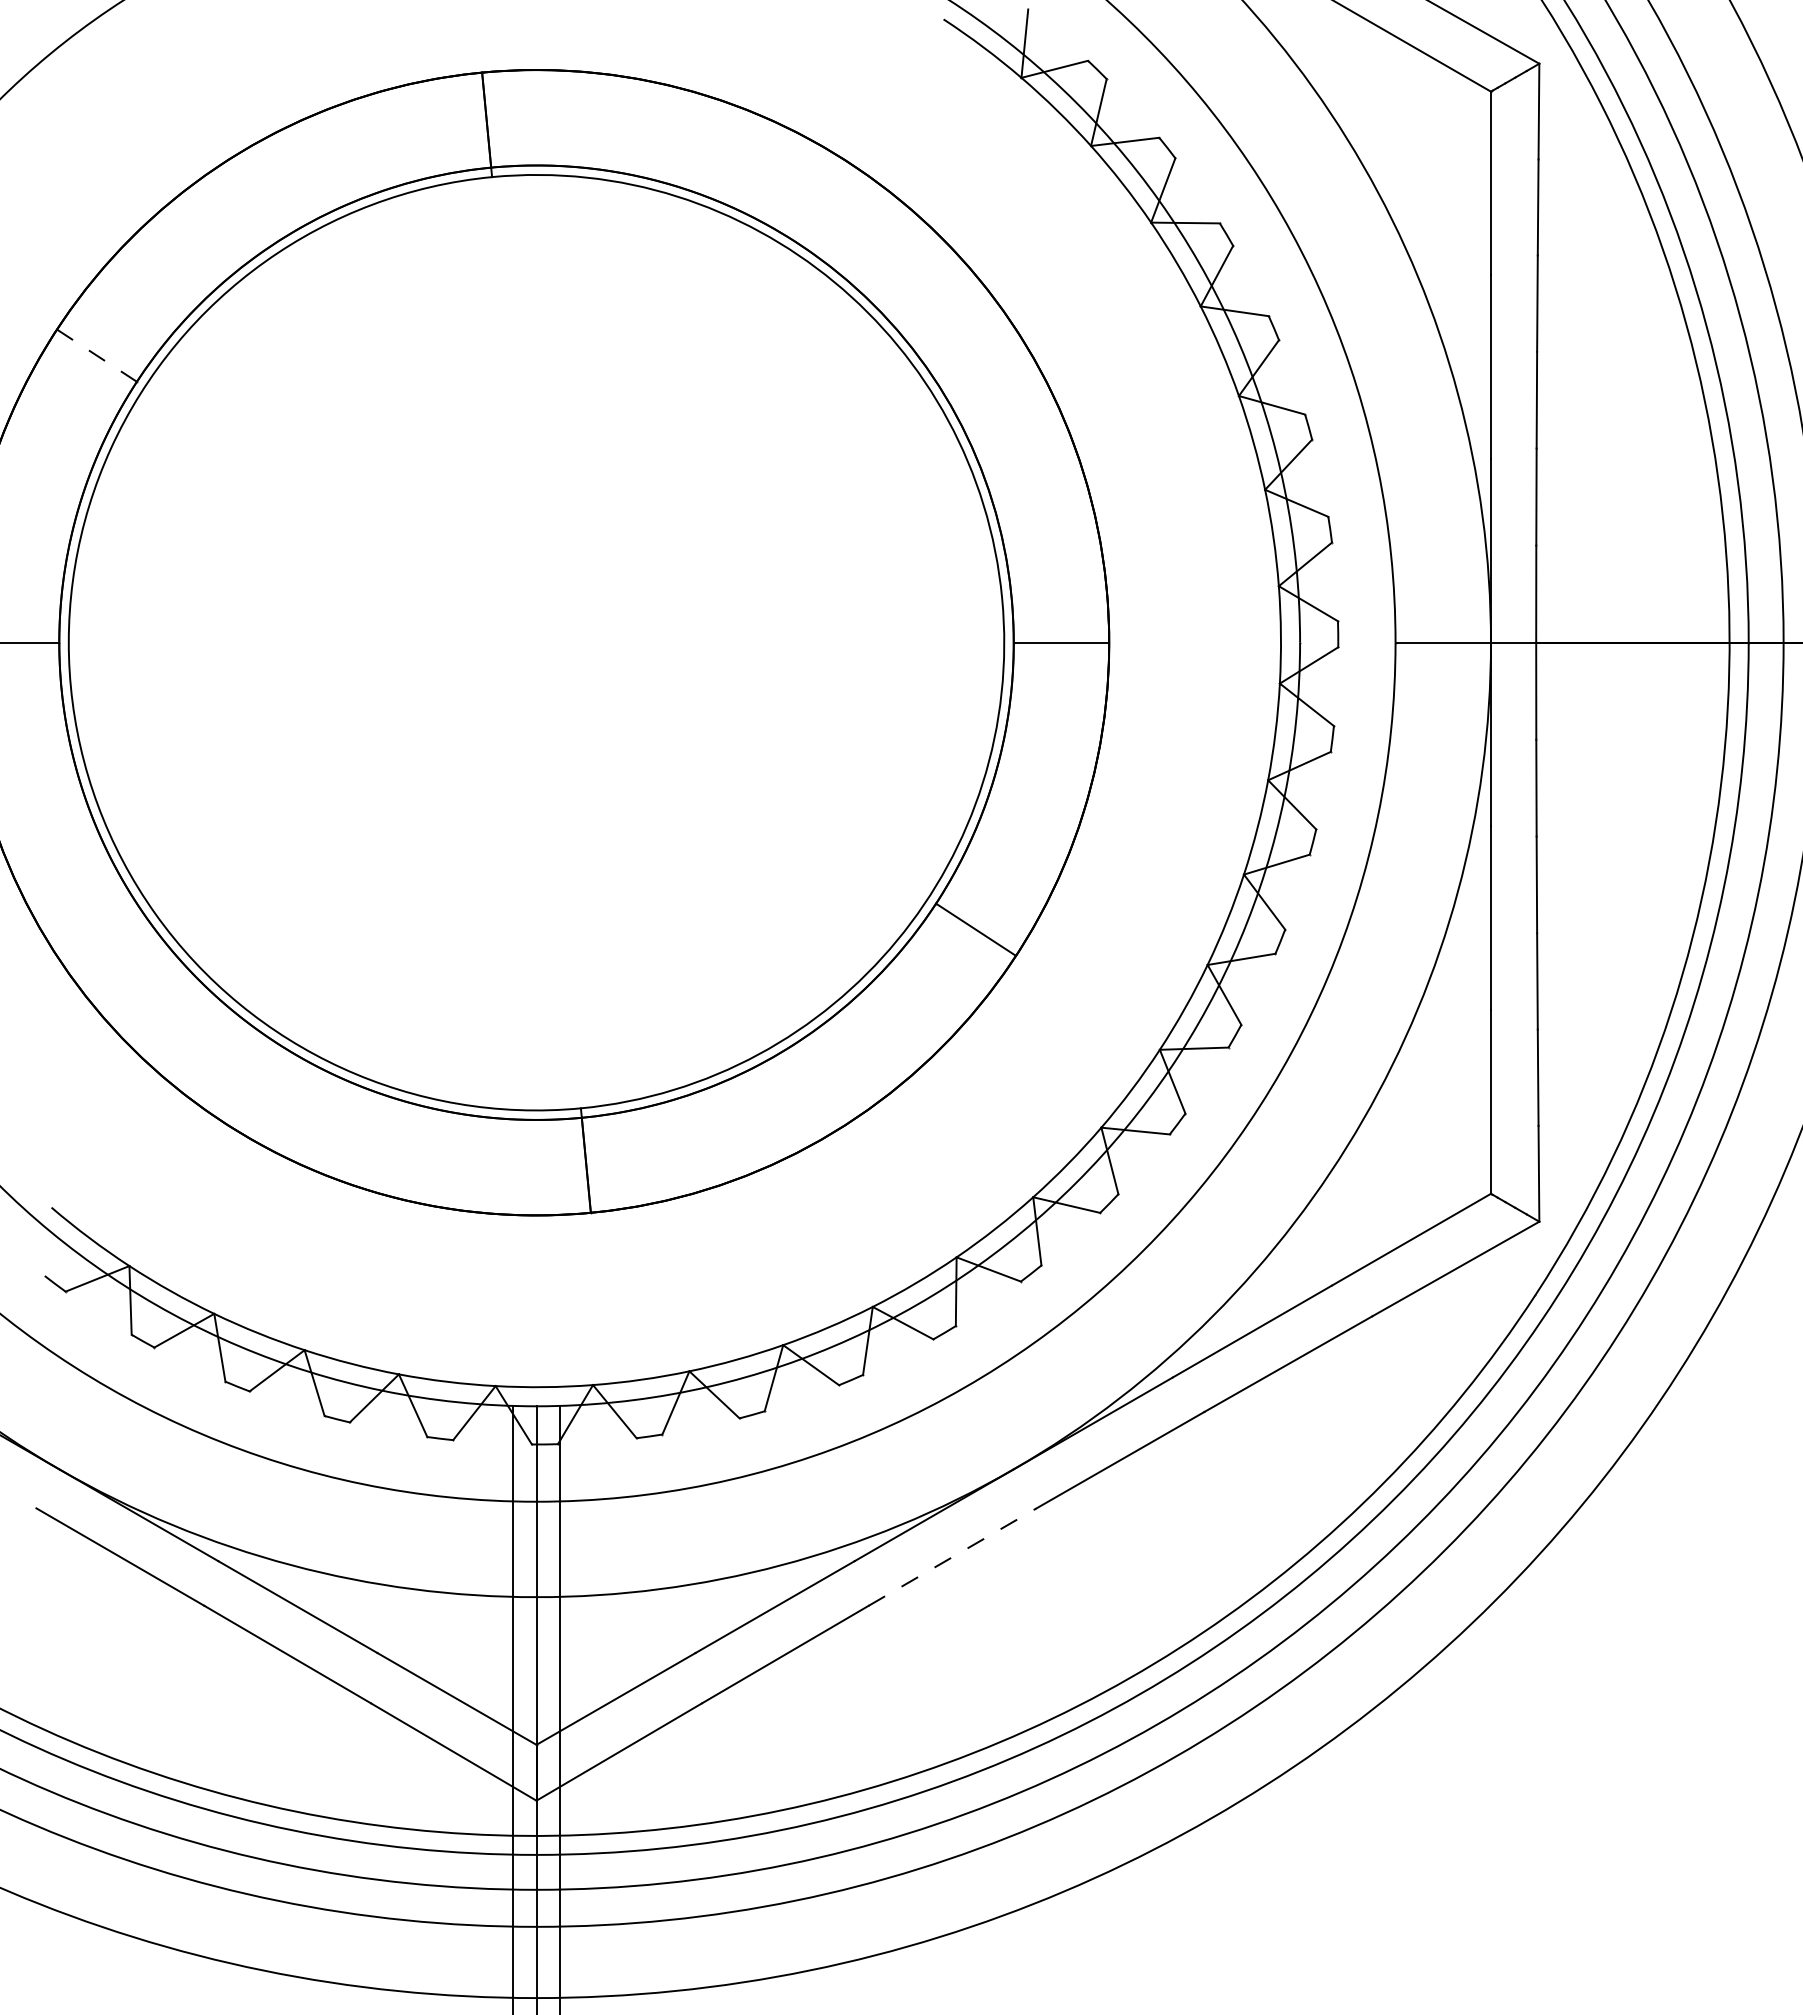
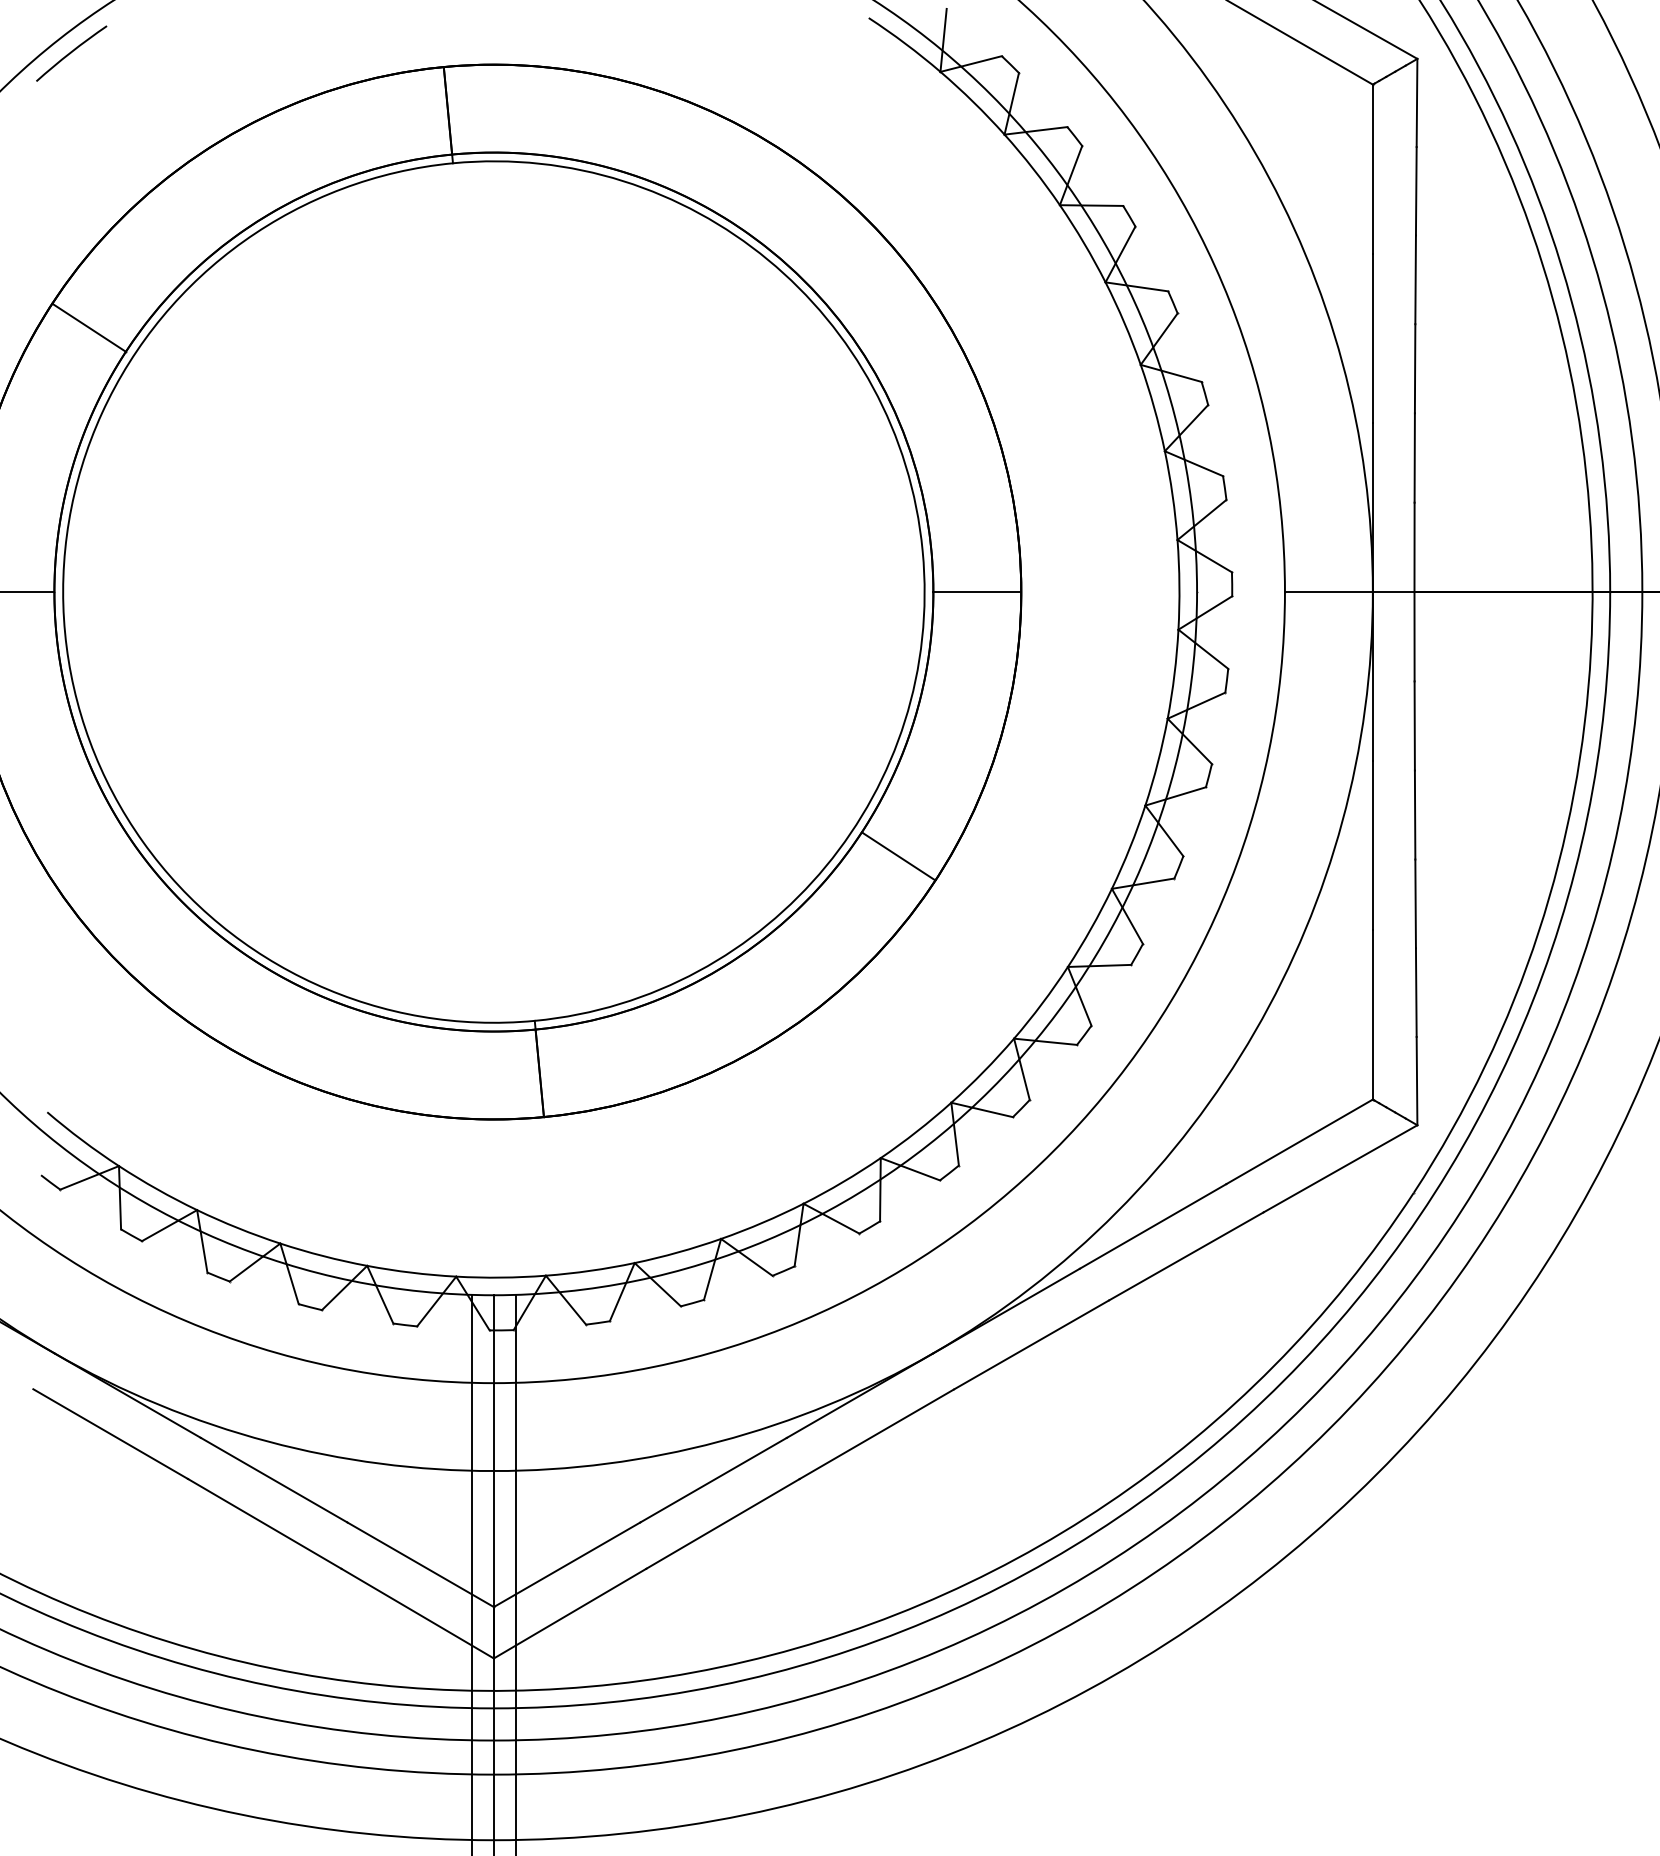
arc: (77, 57) -> (71, 53), added
line: (96, 355) -> (88, 327), dashed -> solid
line: (952, 1557) -> (876, 1434), dashed -> solid

